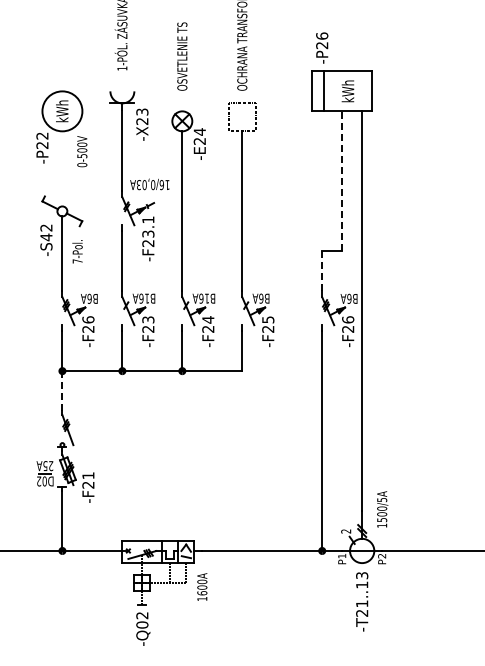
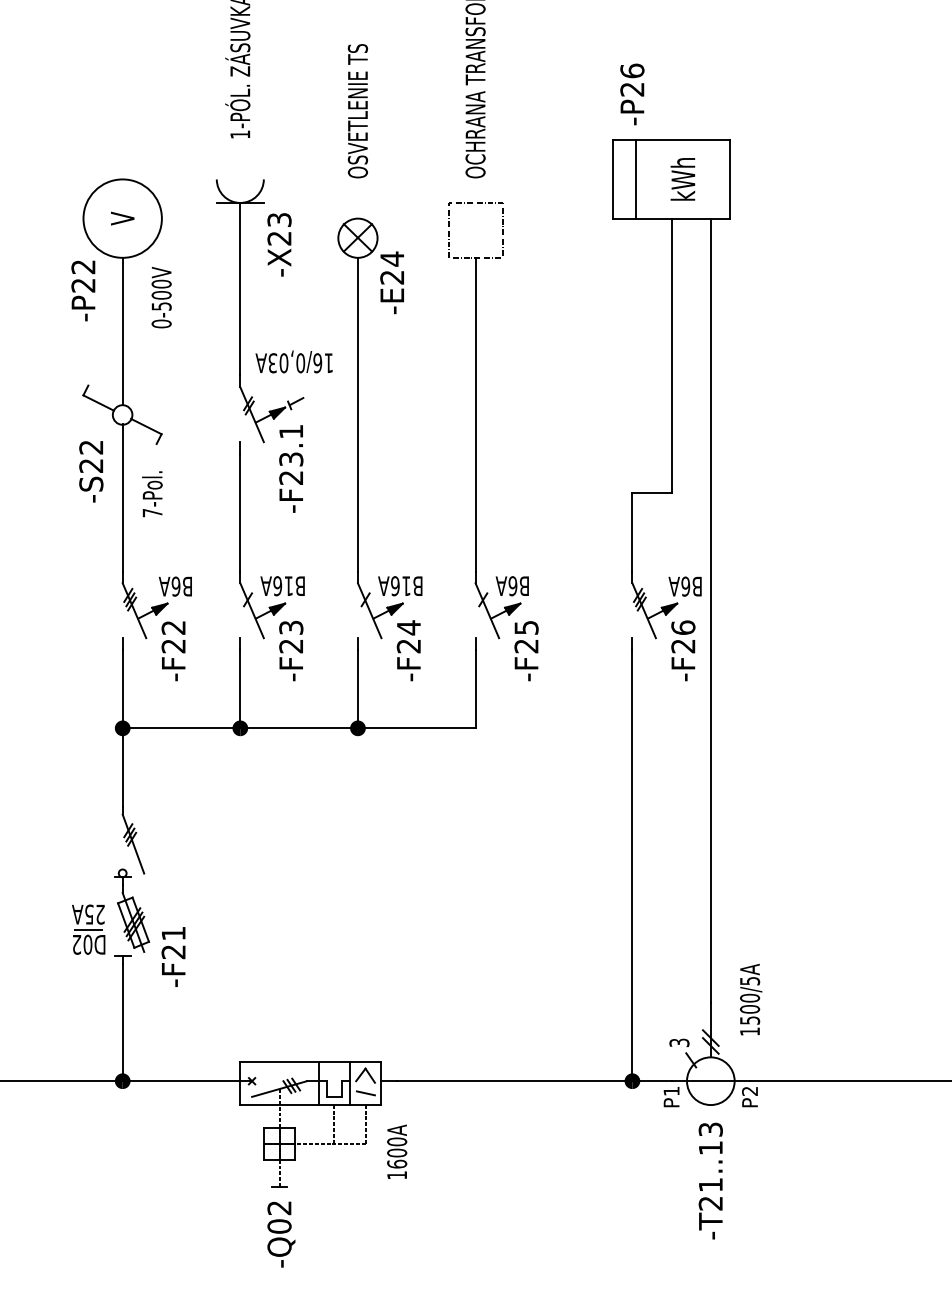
text: (62, 111) -> (122, 218), kWh -> V
line: (62, 168) -> (122, 330), added
line: (342, 181) -> (672, 356), dashed -> solid
text: (46, 237) -> (91, 466), -S42 -> -S22
line: (322, 271) -> (632, 532), dashed -> solid
text: (88, 319) -> (173, 627), -F26 -> -F22
line: (62, 391) -> (122, 768), dashed -> solid
text: (346, 531) -> (680, 1042), 2 -> 3

